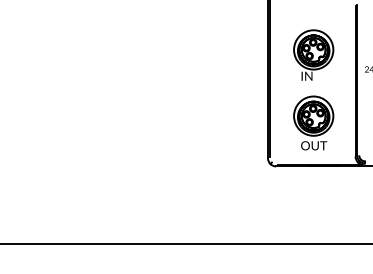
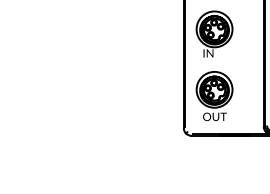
part: (313, 54) -> (214, 33), moved
part: (313, 122) -> (214, 95), moved

